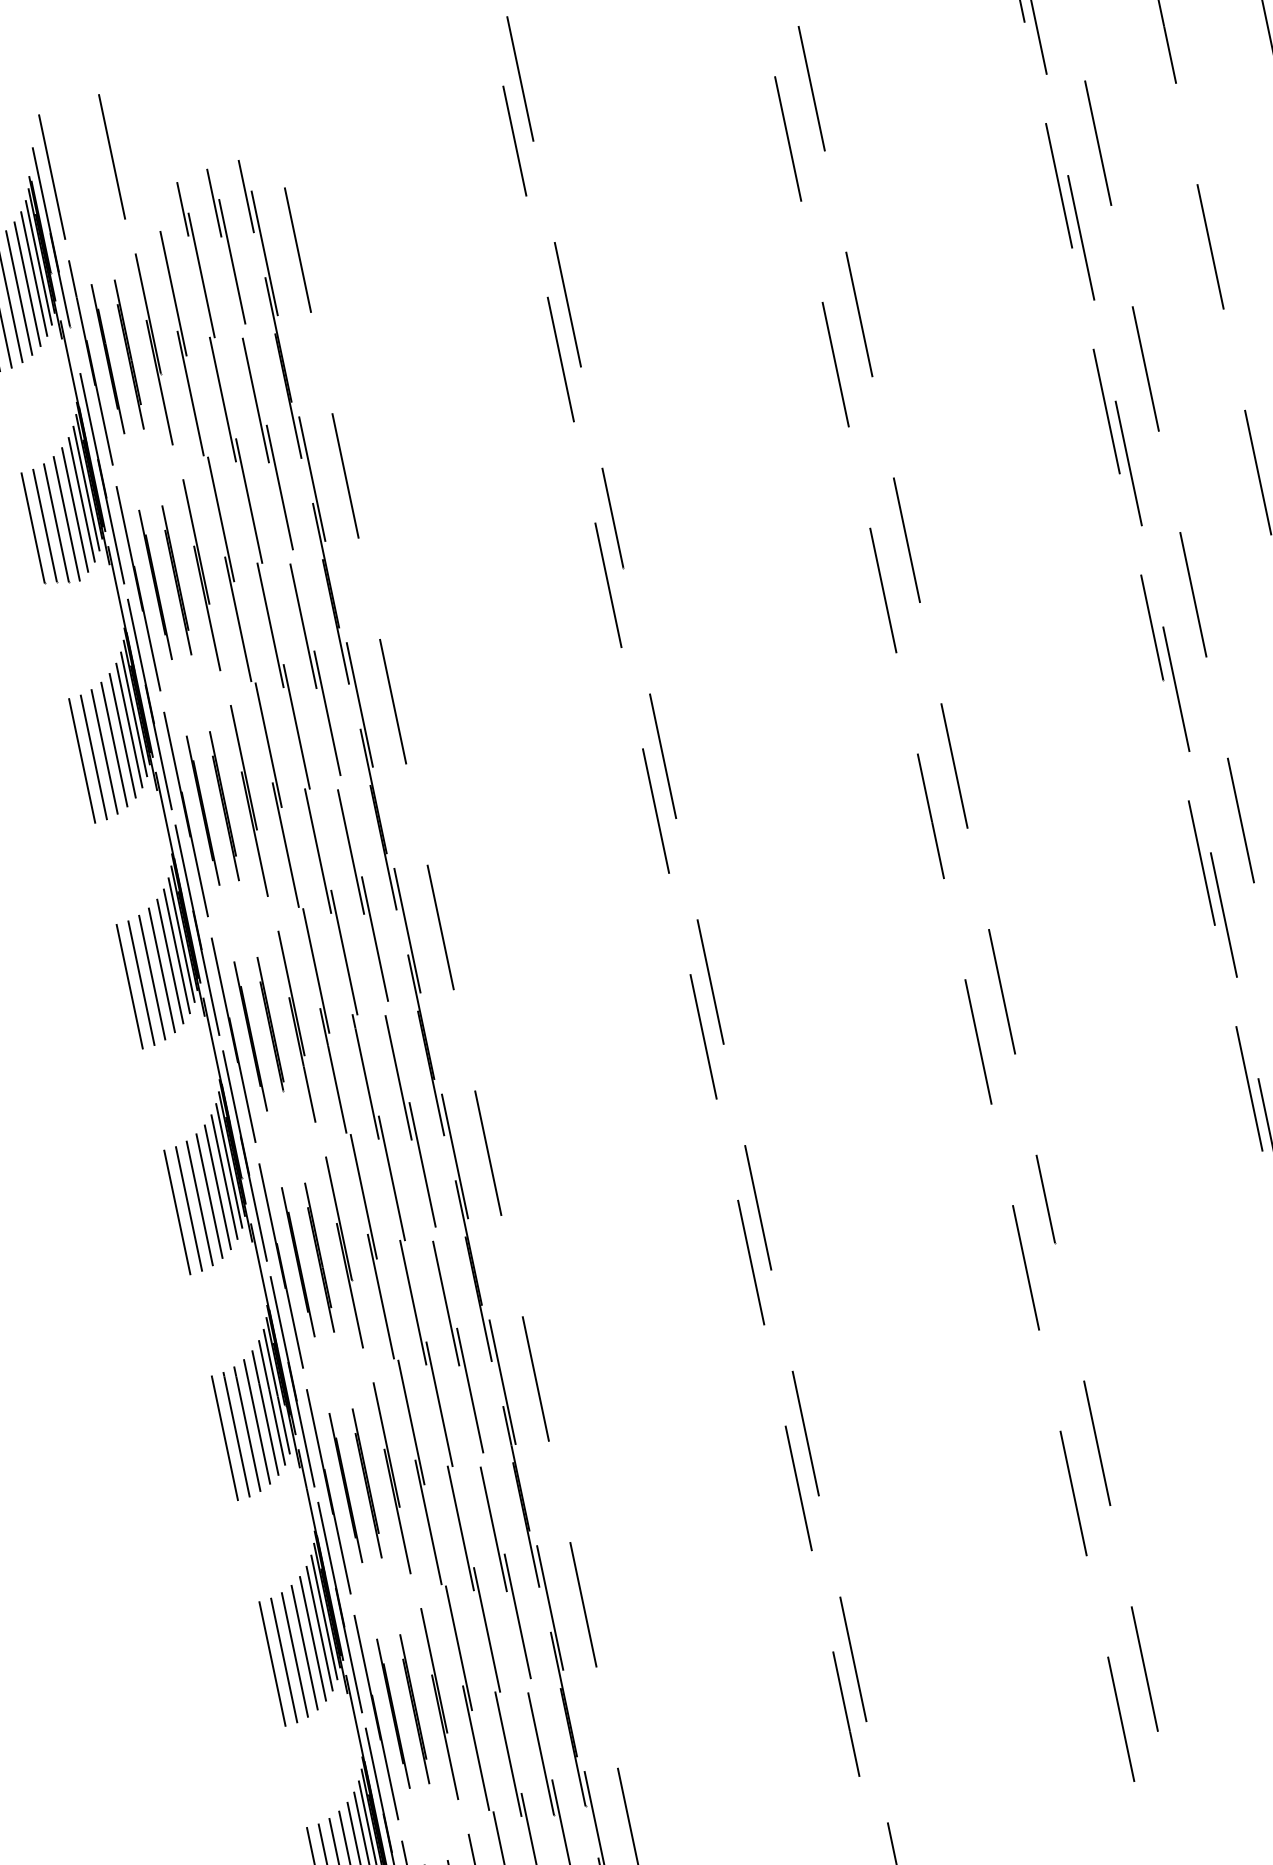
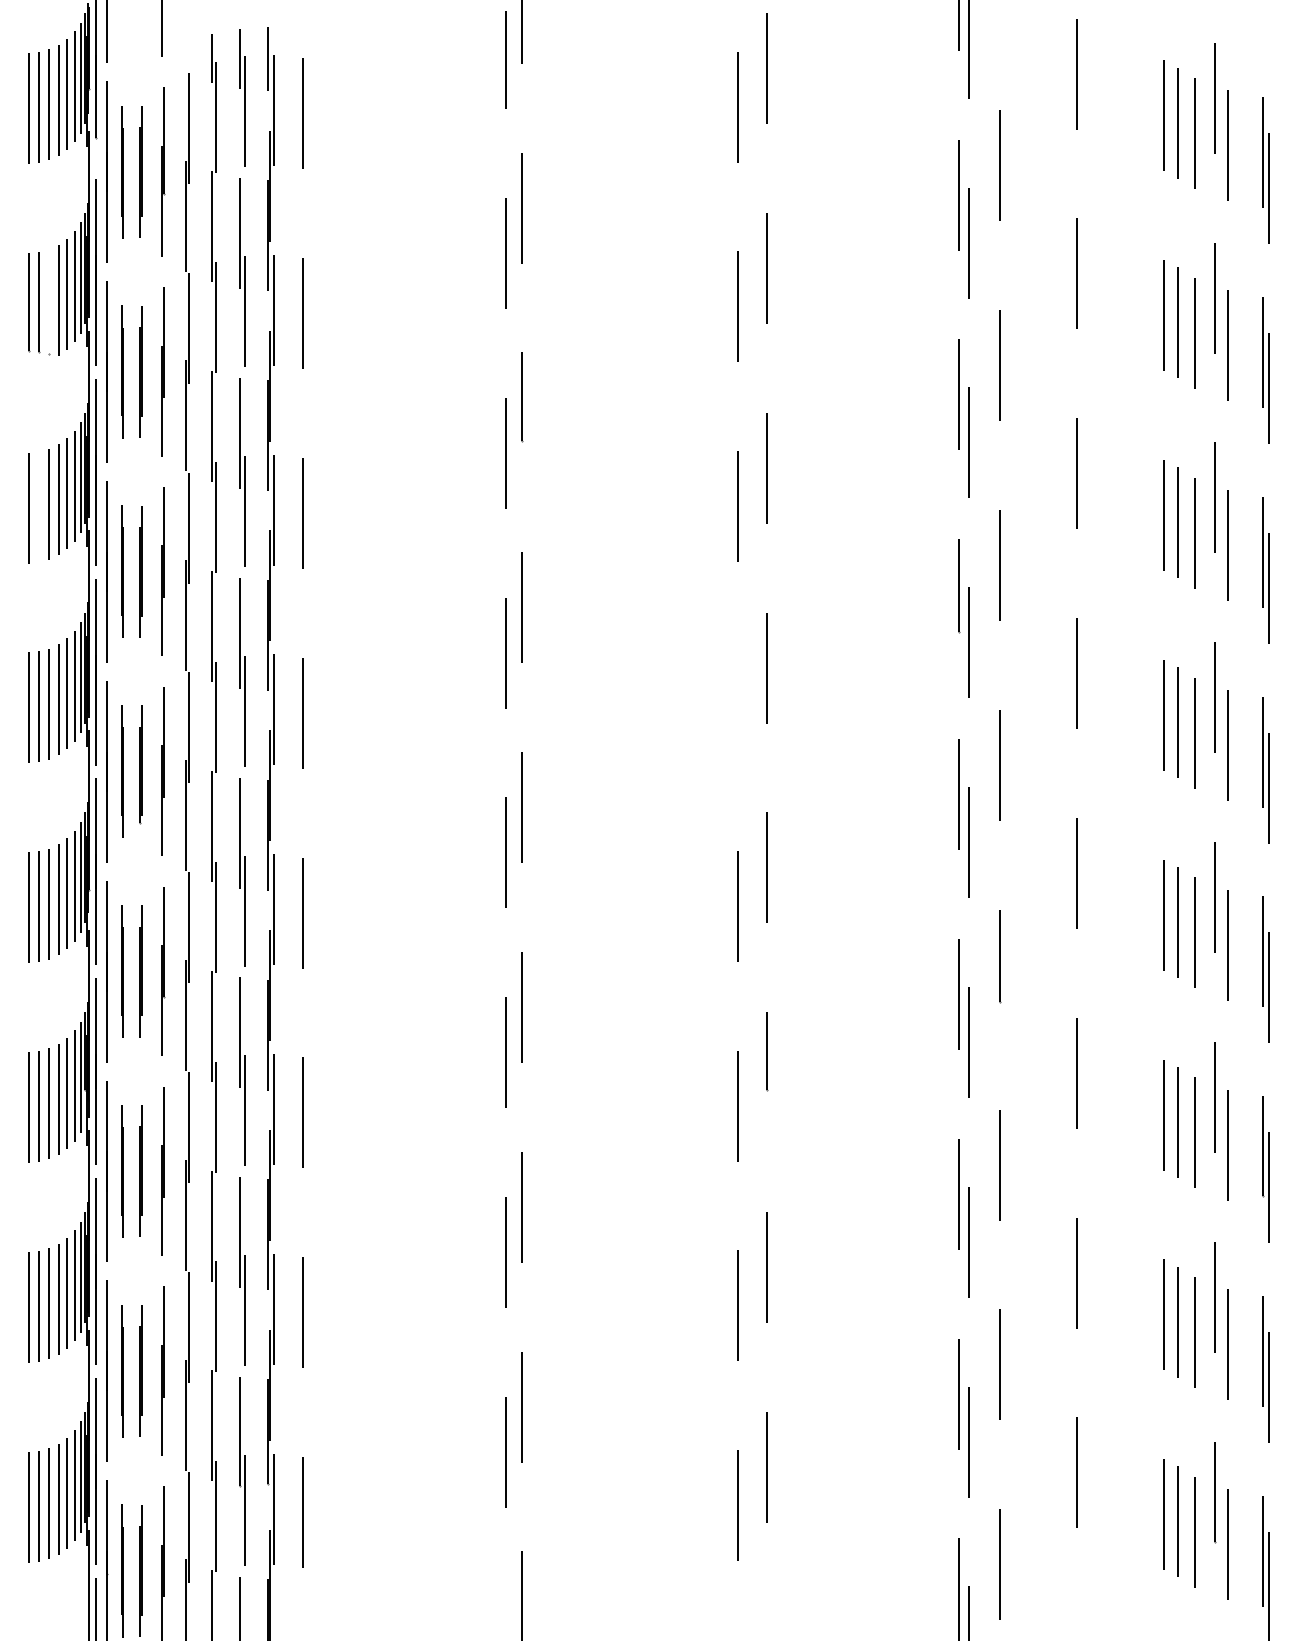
line: (56, 522) -> (49, 301), removed
line: (94, 756) -> (39, 506), removed
line: (930, 816) -> (737, 706), removed

